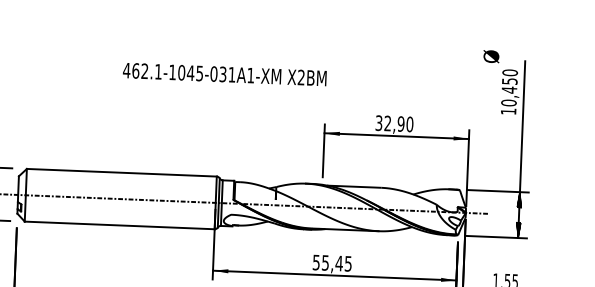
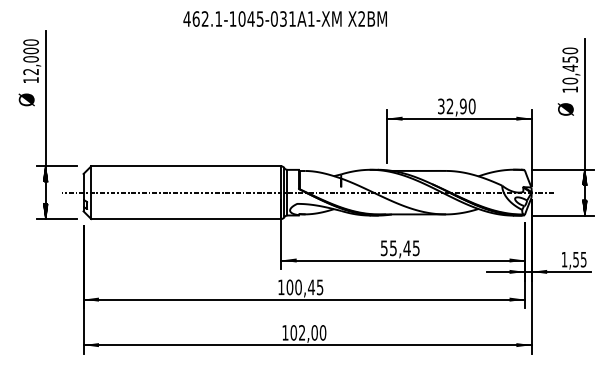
text: (491, 56) -> (565, 109), moved
text: (224, 73) -> (284, 18), moved

